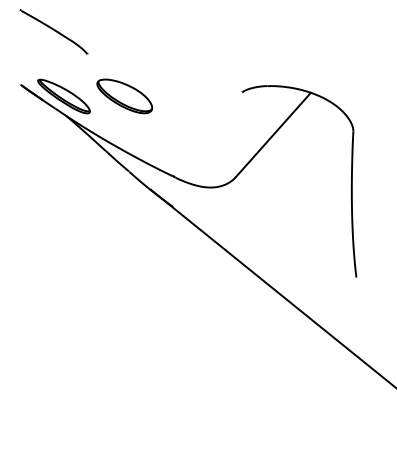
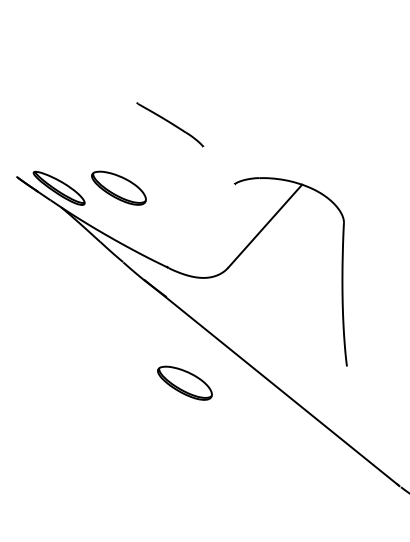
part: (54, 31) -> (170, 124), moved
part: (191, 293) -> (184, 382), added

